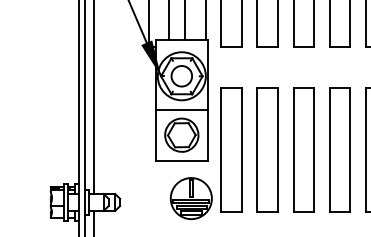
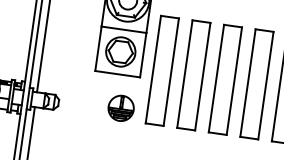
part: (190, 198) -> (120, 108), size x0.7

